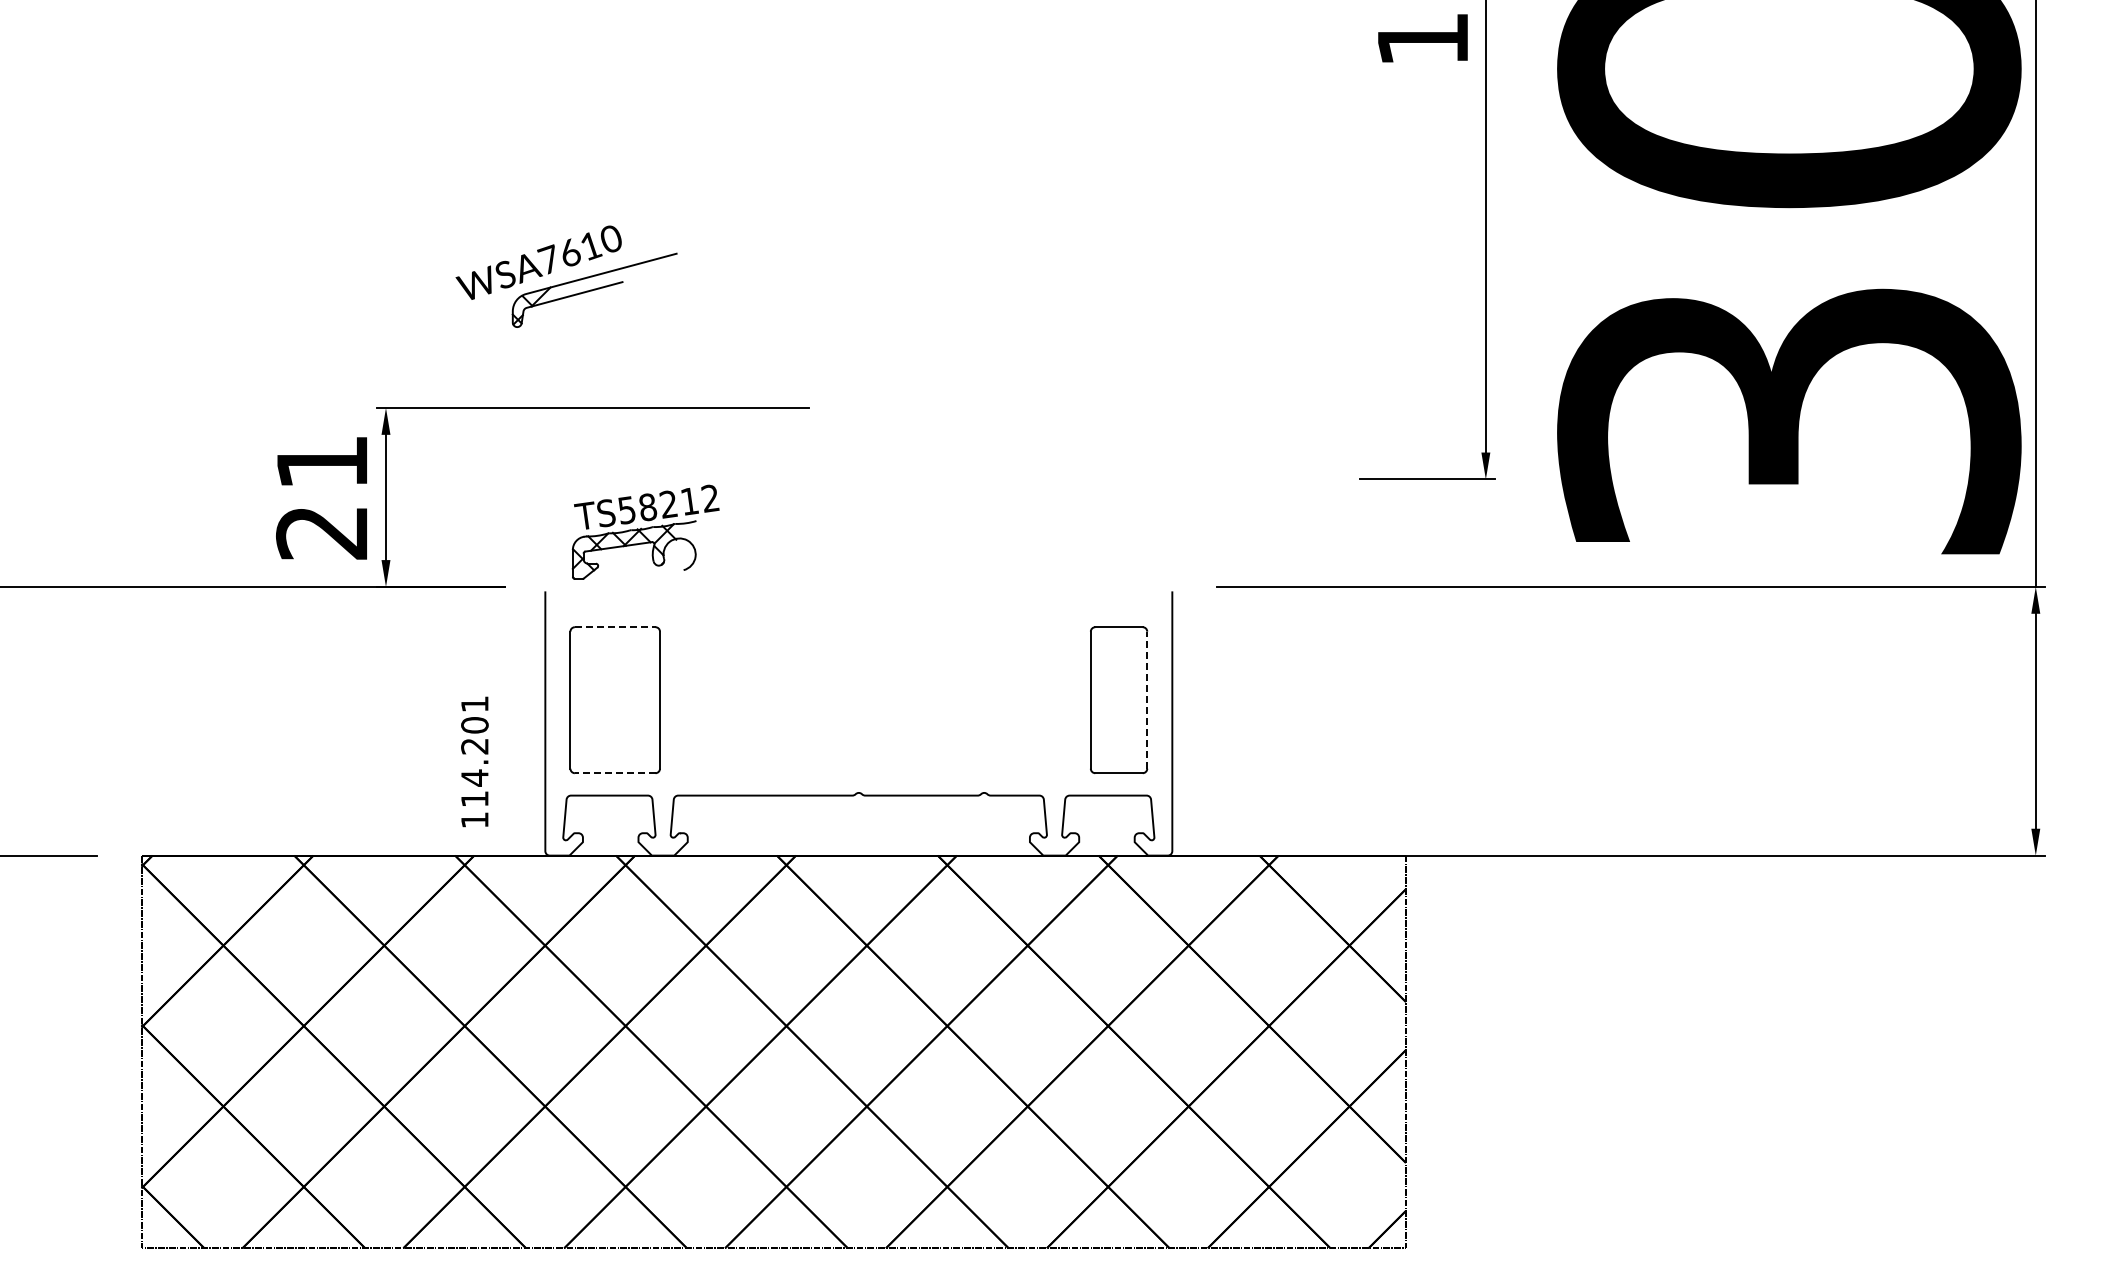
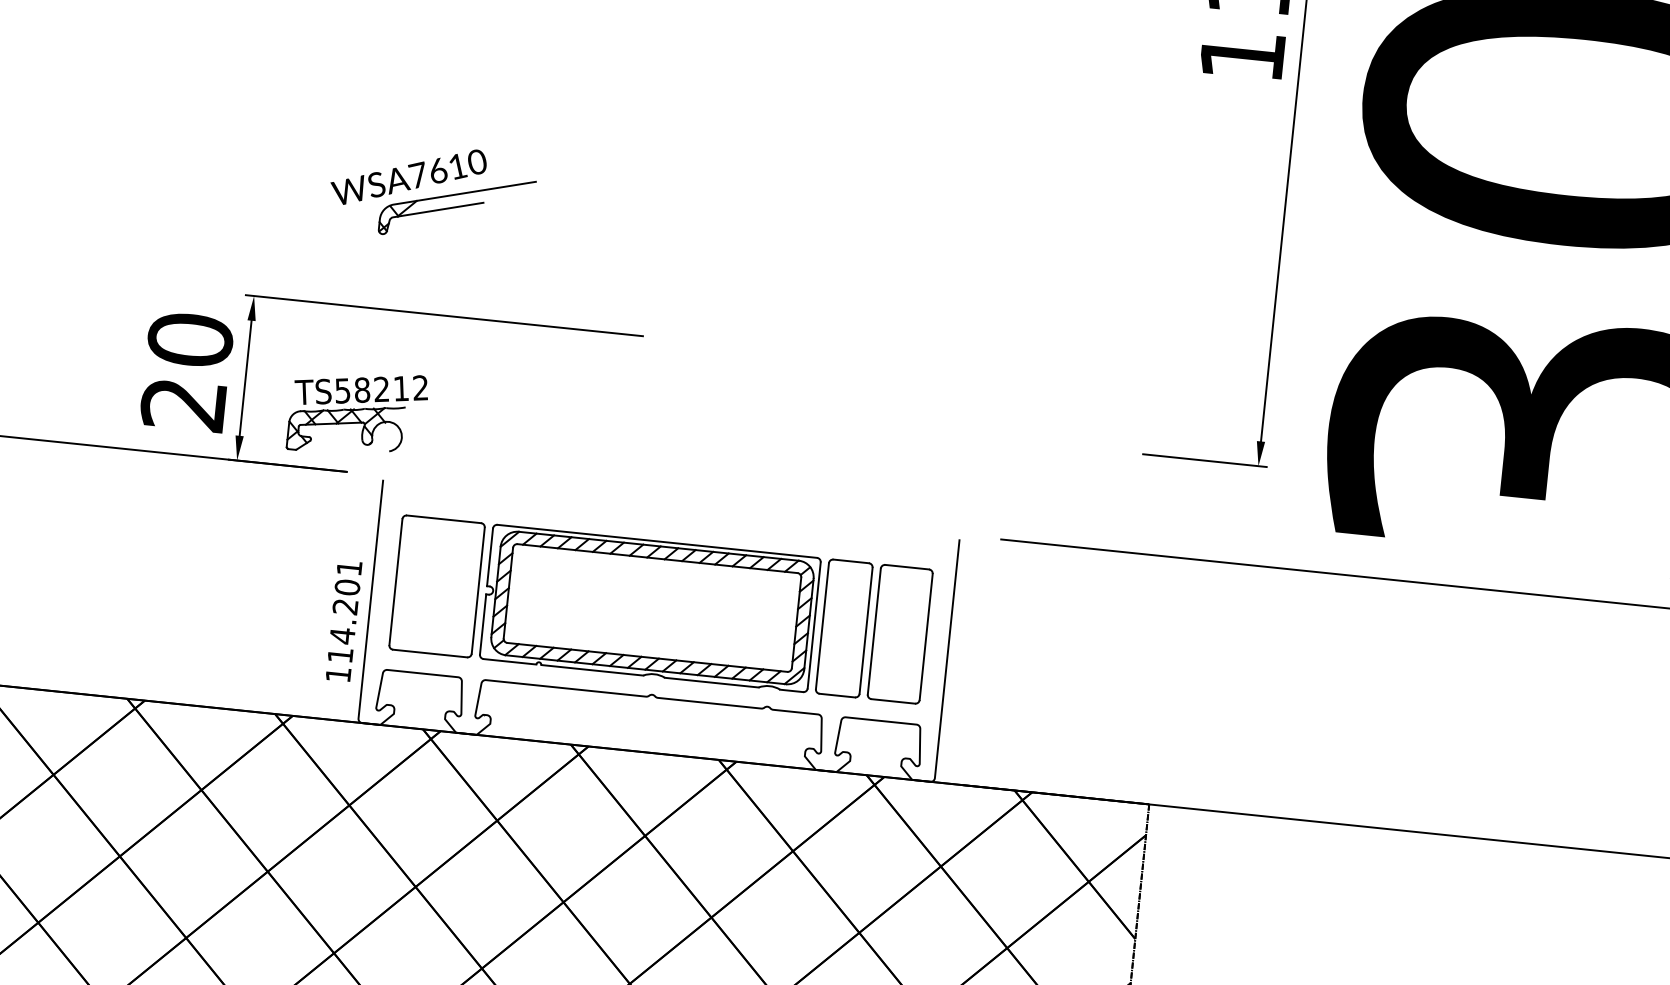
text: (322, 462) -> (190, 340), 21 -> 20
part: (645, 531) -> (357, 412), moved
line: (615, 627) -> (444, 519), dashed -> solid
part: (875, 700) -> (676, 611), added
line: (1147, 700) -> (926, 637), dashed -> solid
text: (474, 761) -> (343, 620), moved
line: (614, 773) -> (429, 653), dashed -> solid

